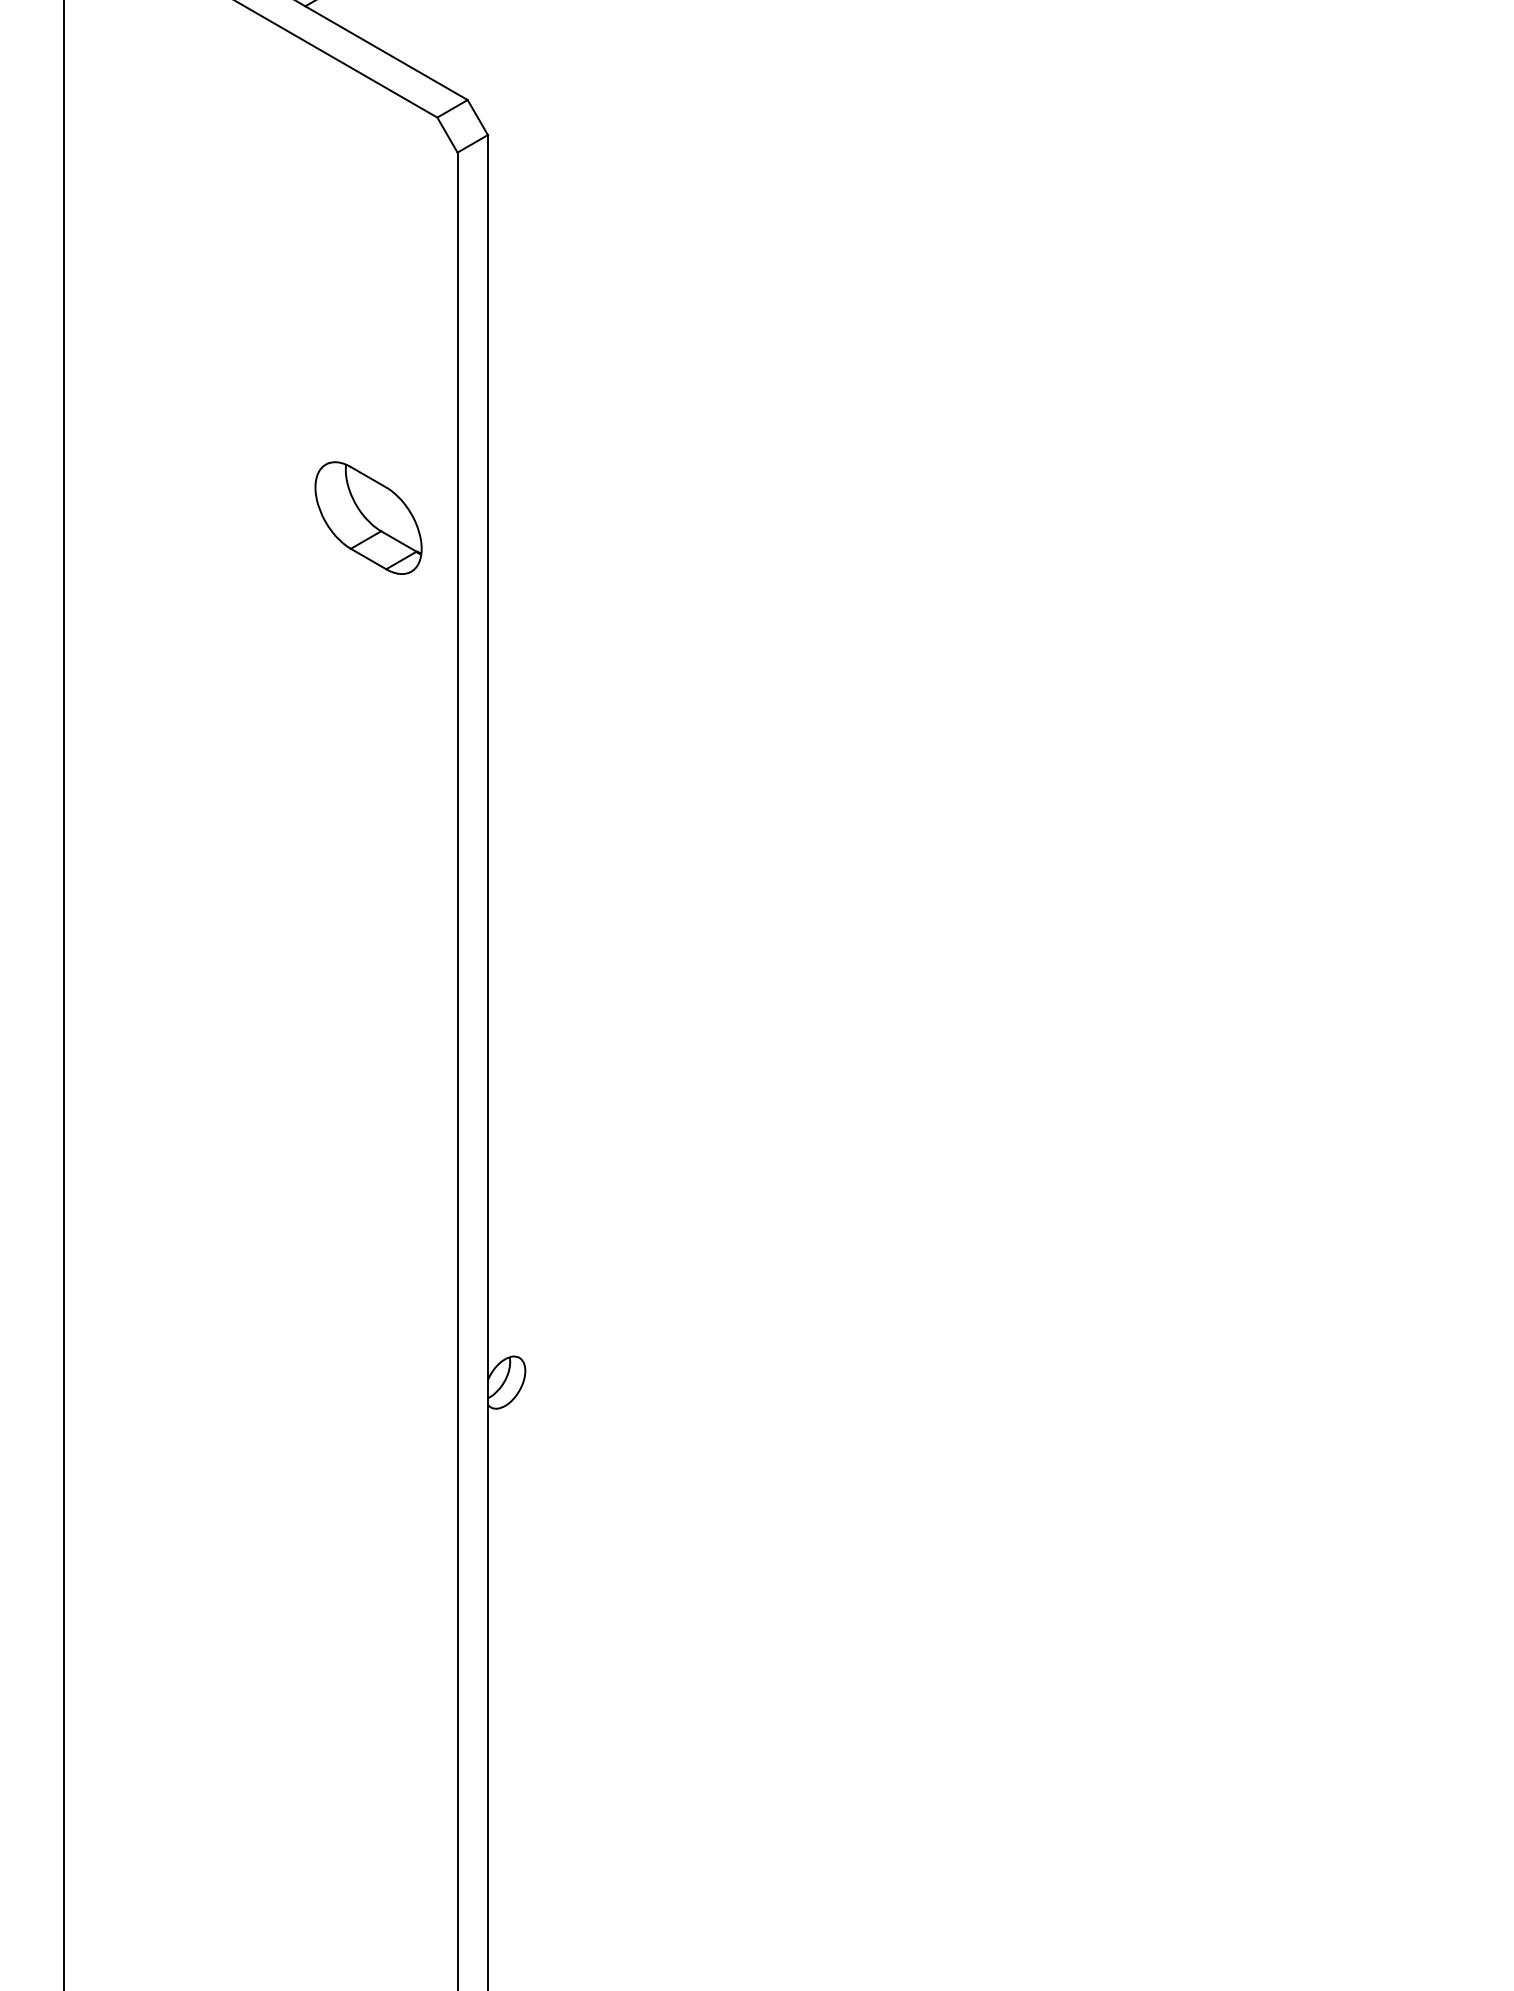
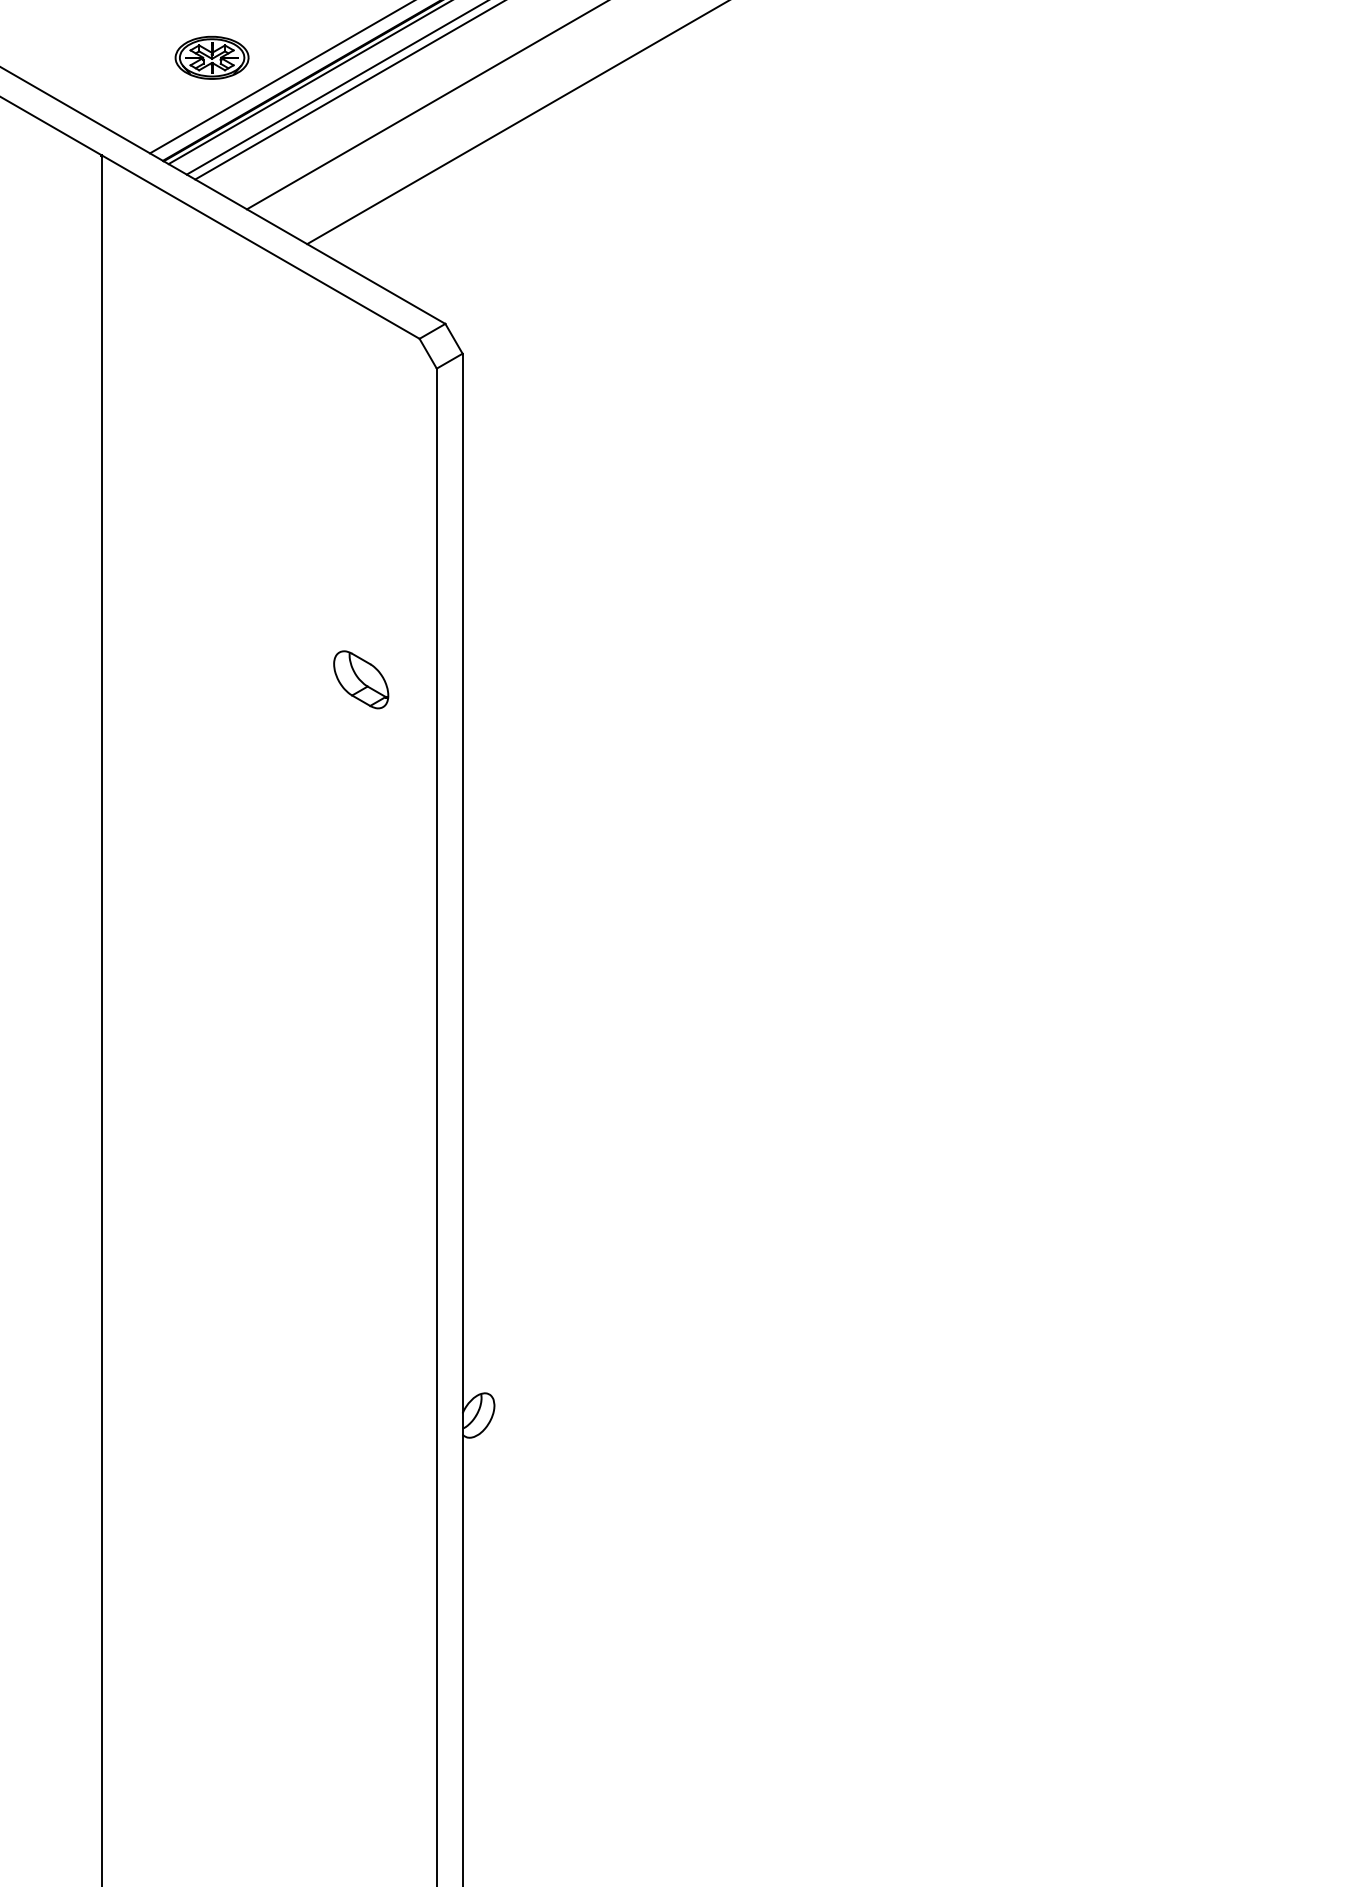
part: (369, 517) -> (361, 679), size x0.6

